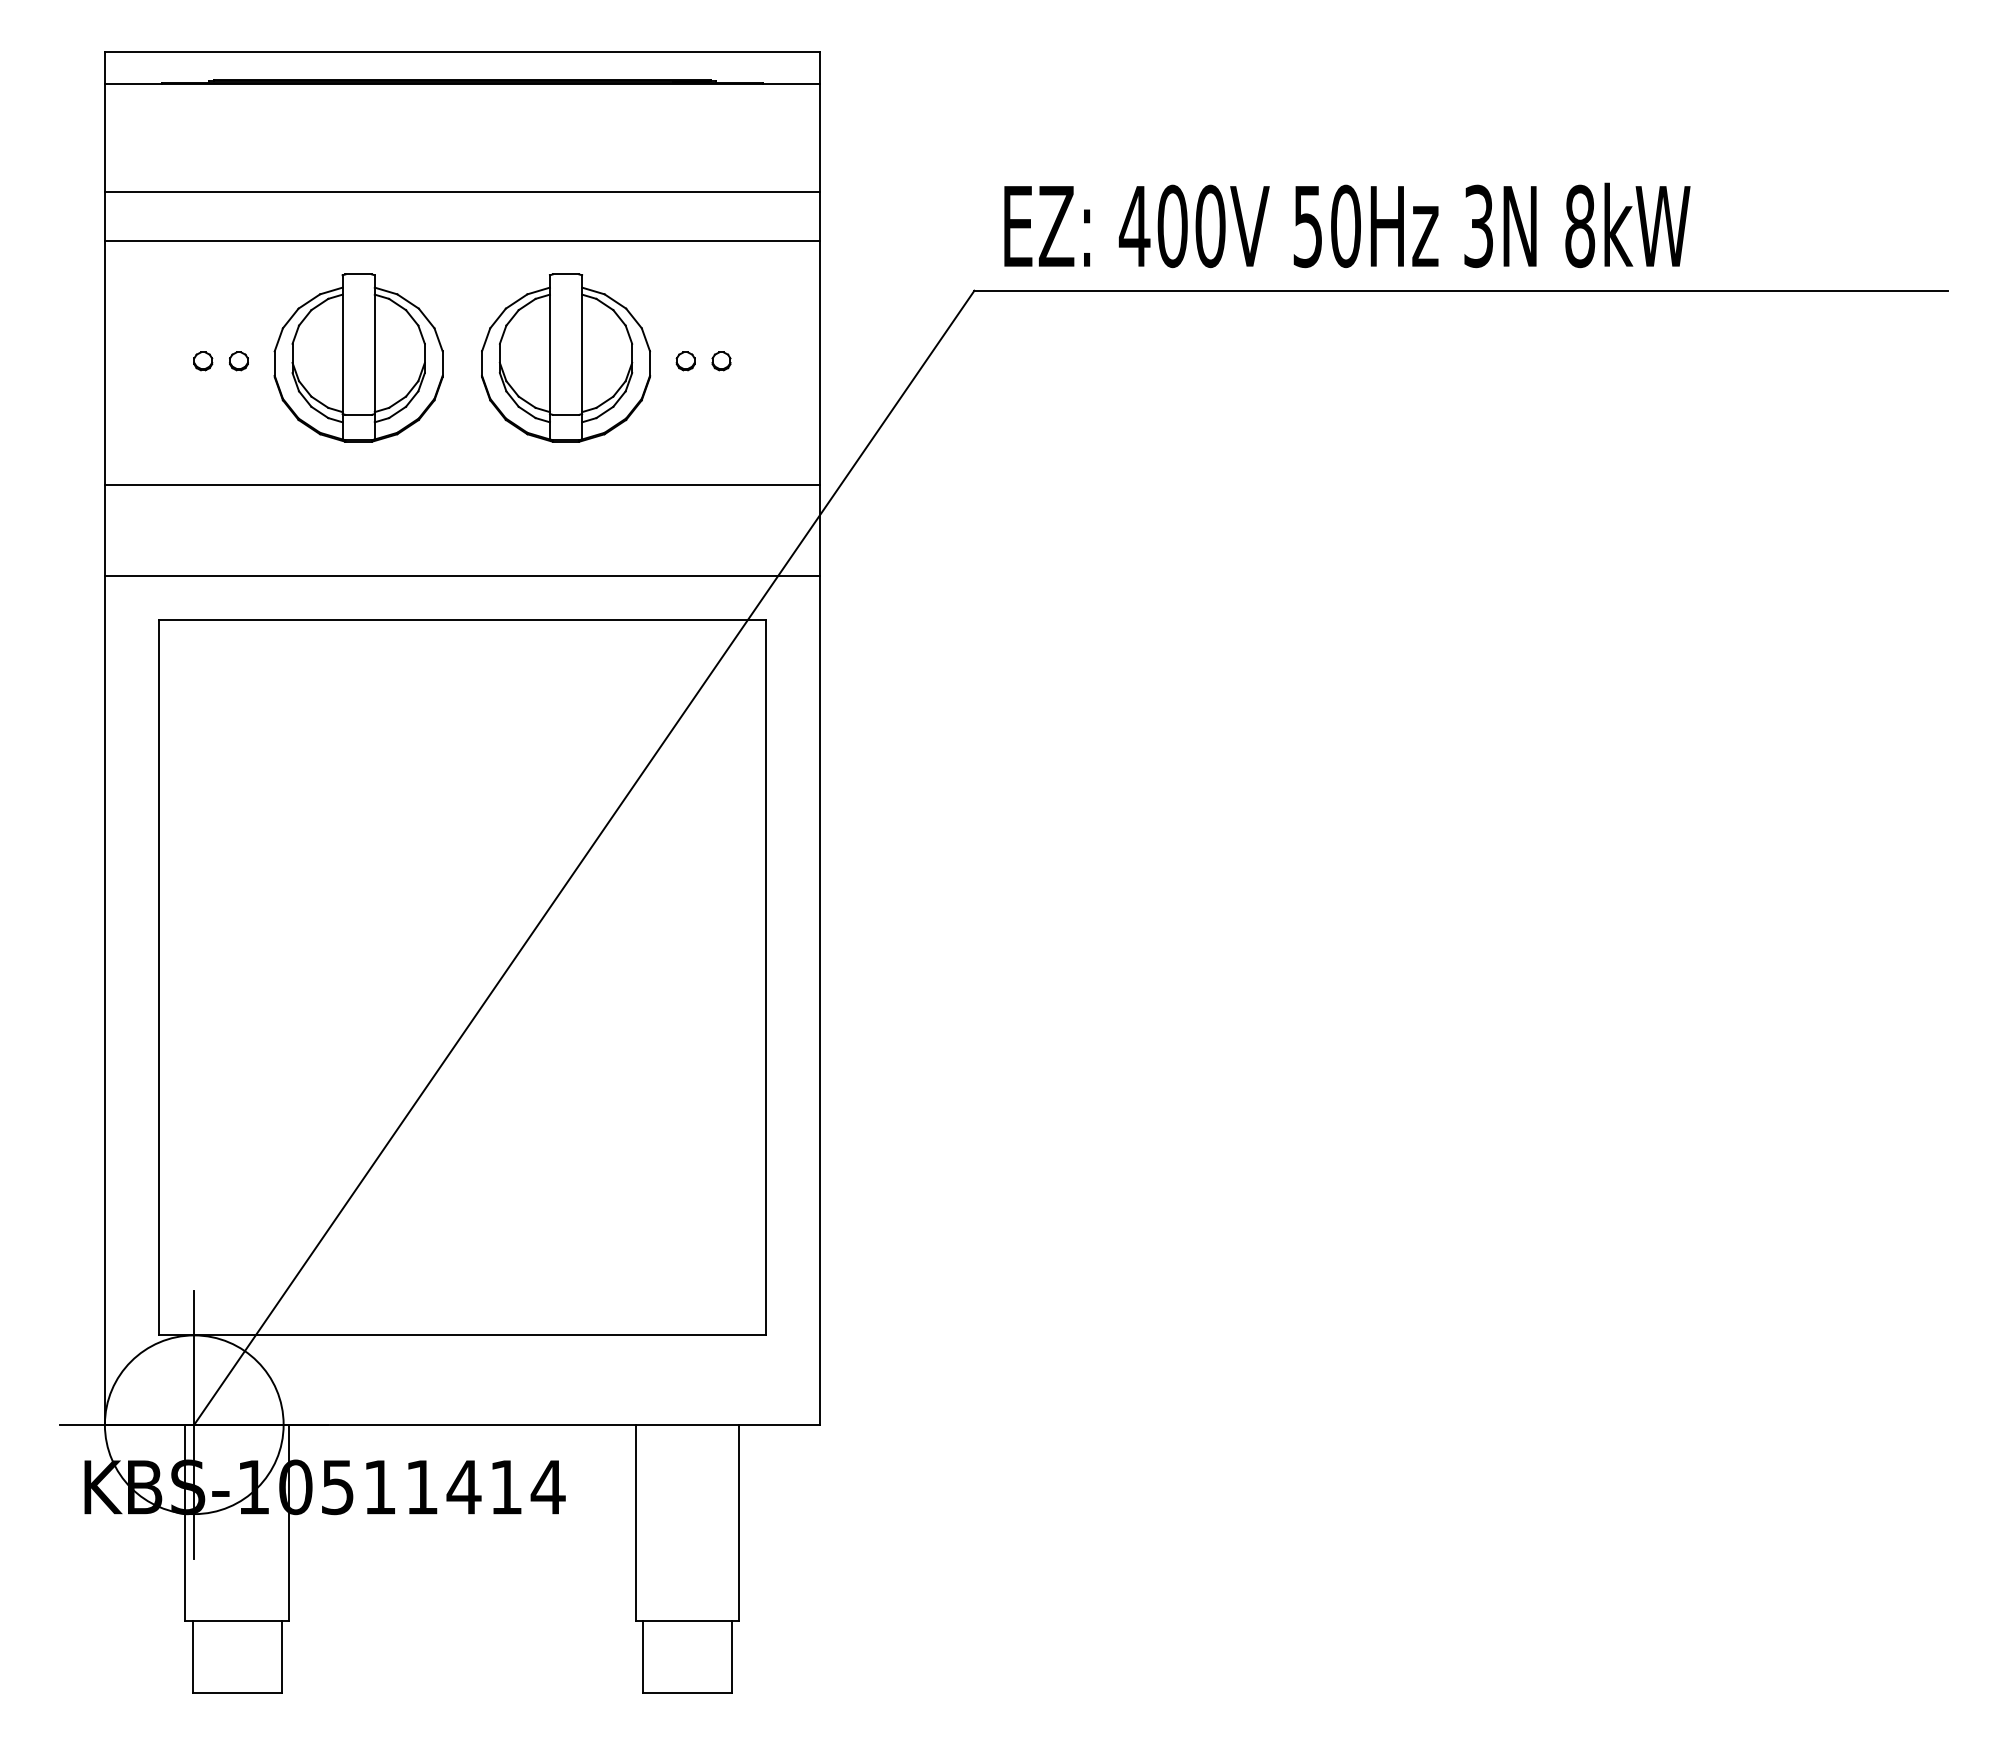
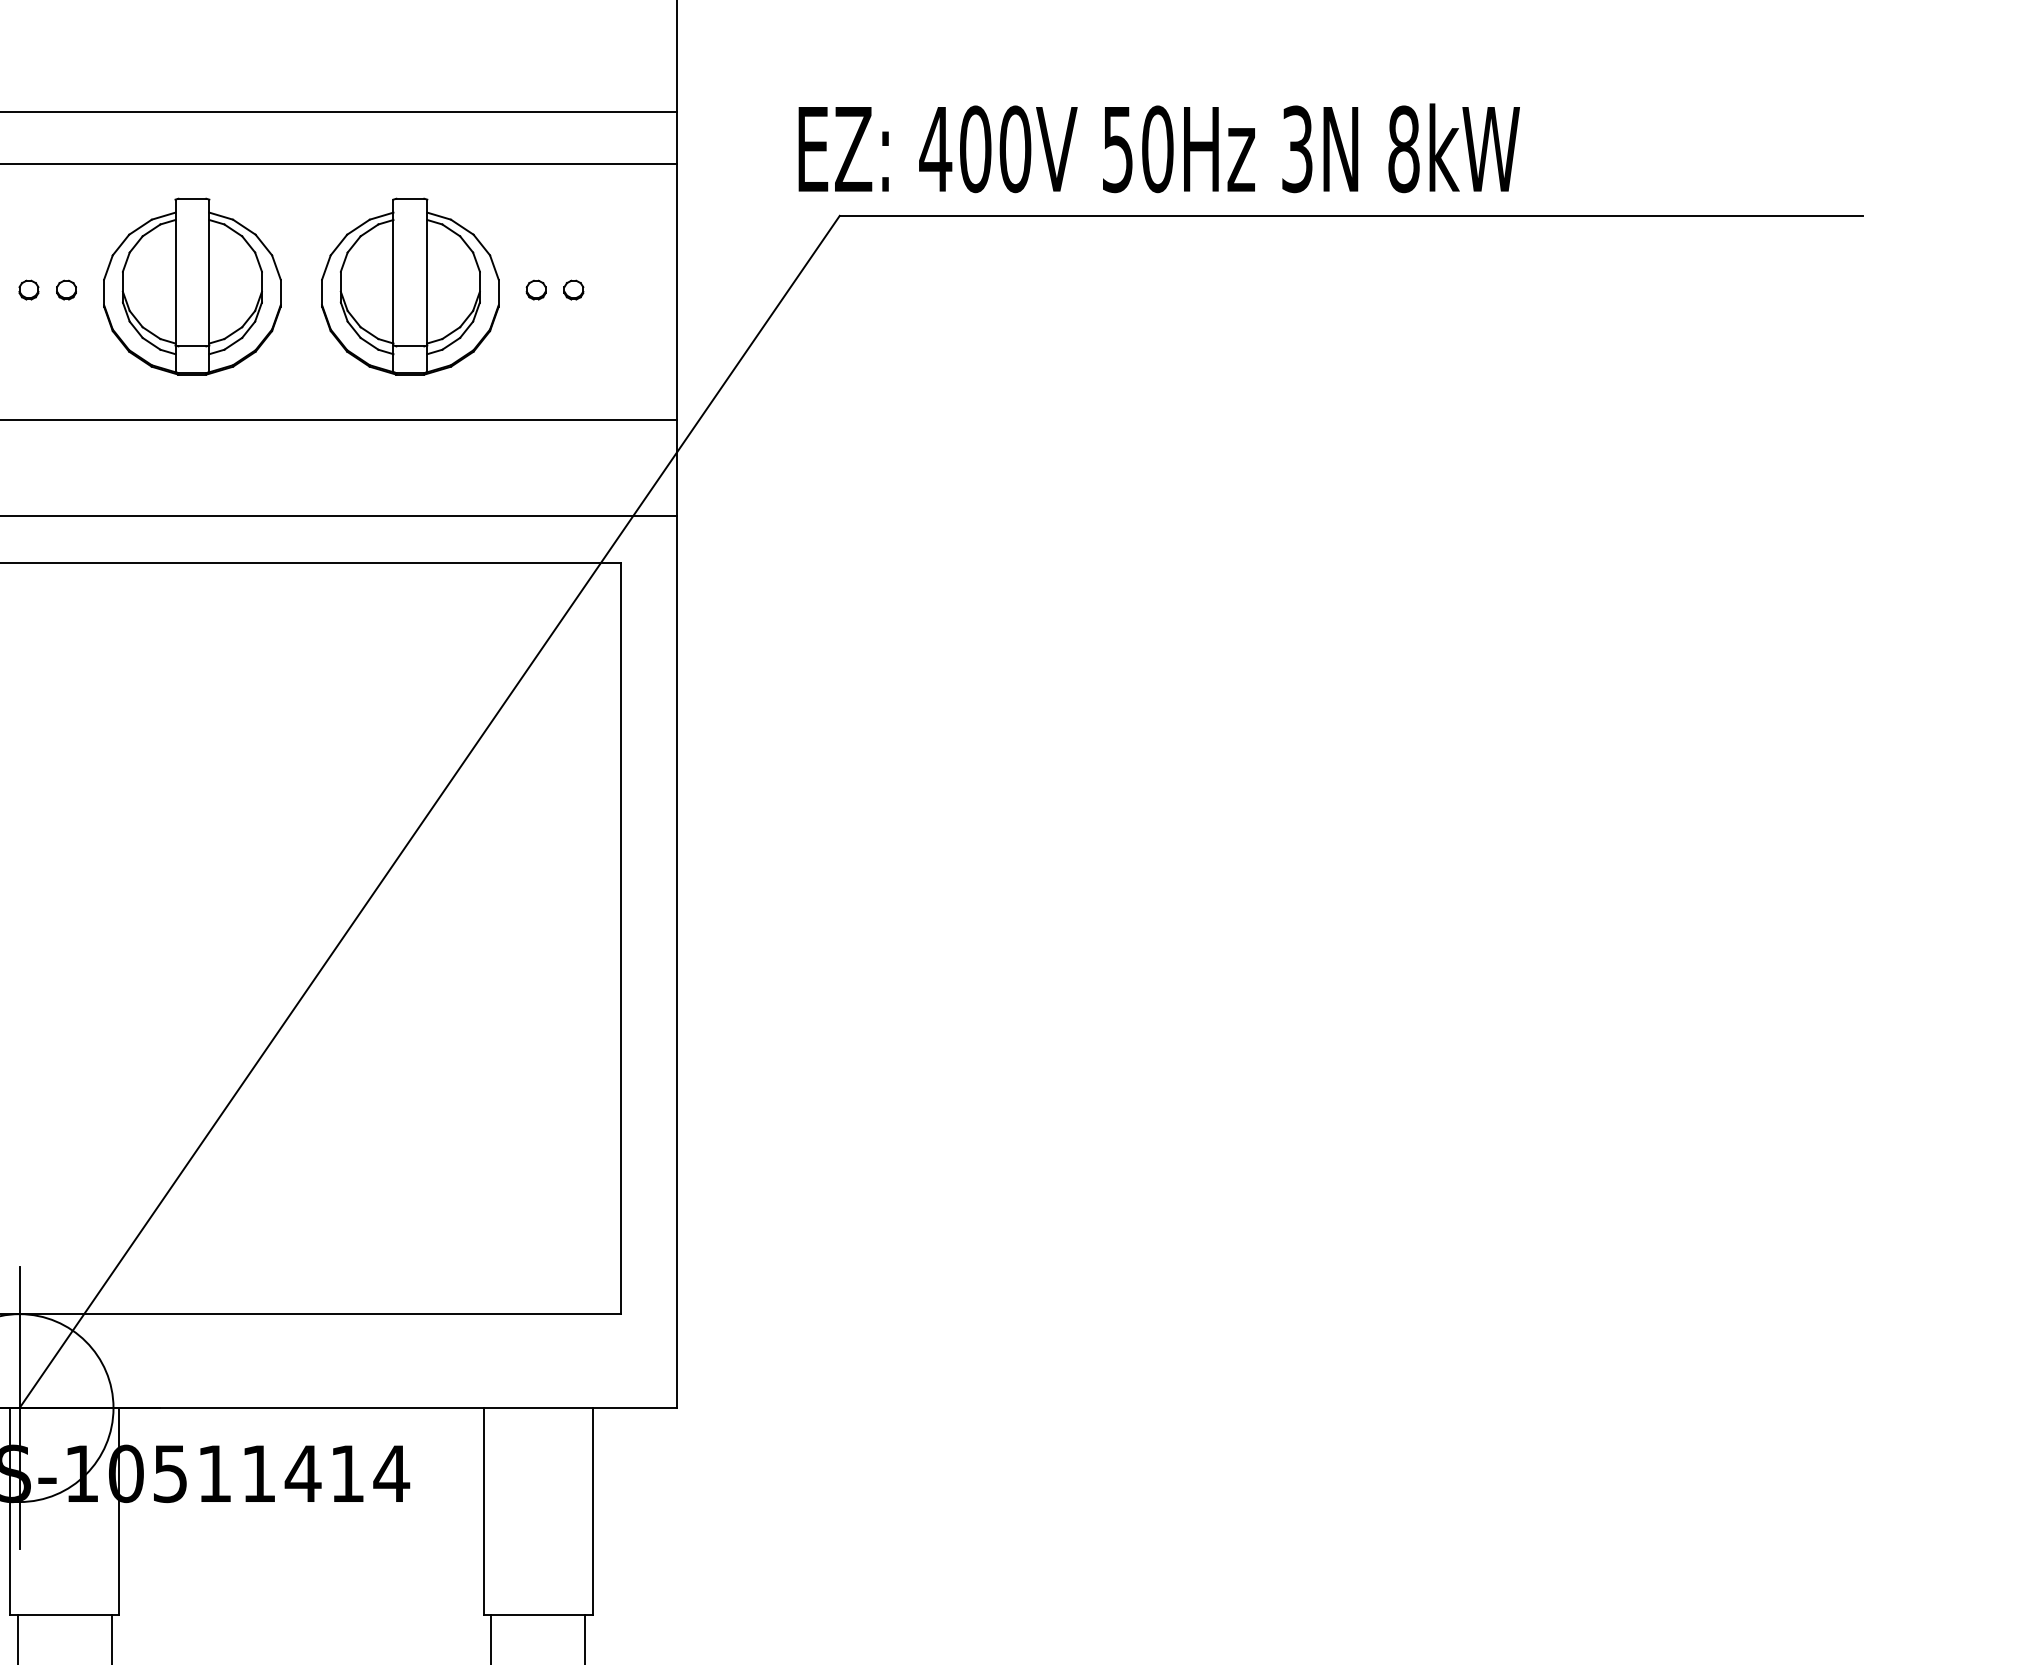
text: (1347, 225) -> (1159, 148), moved

